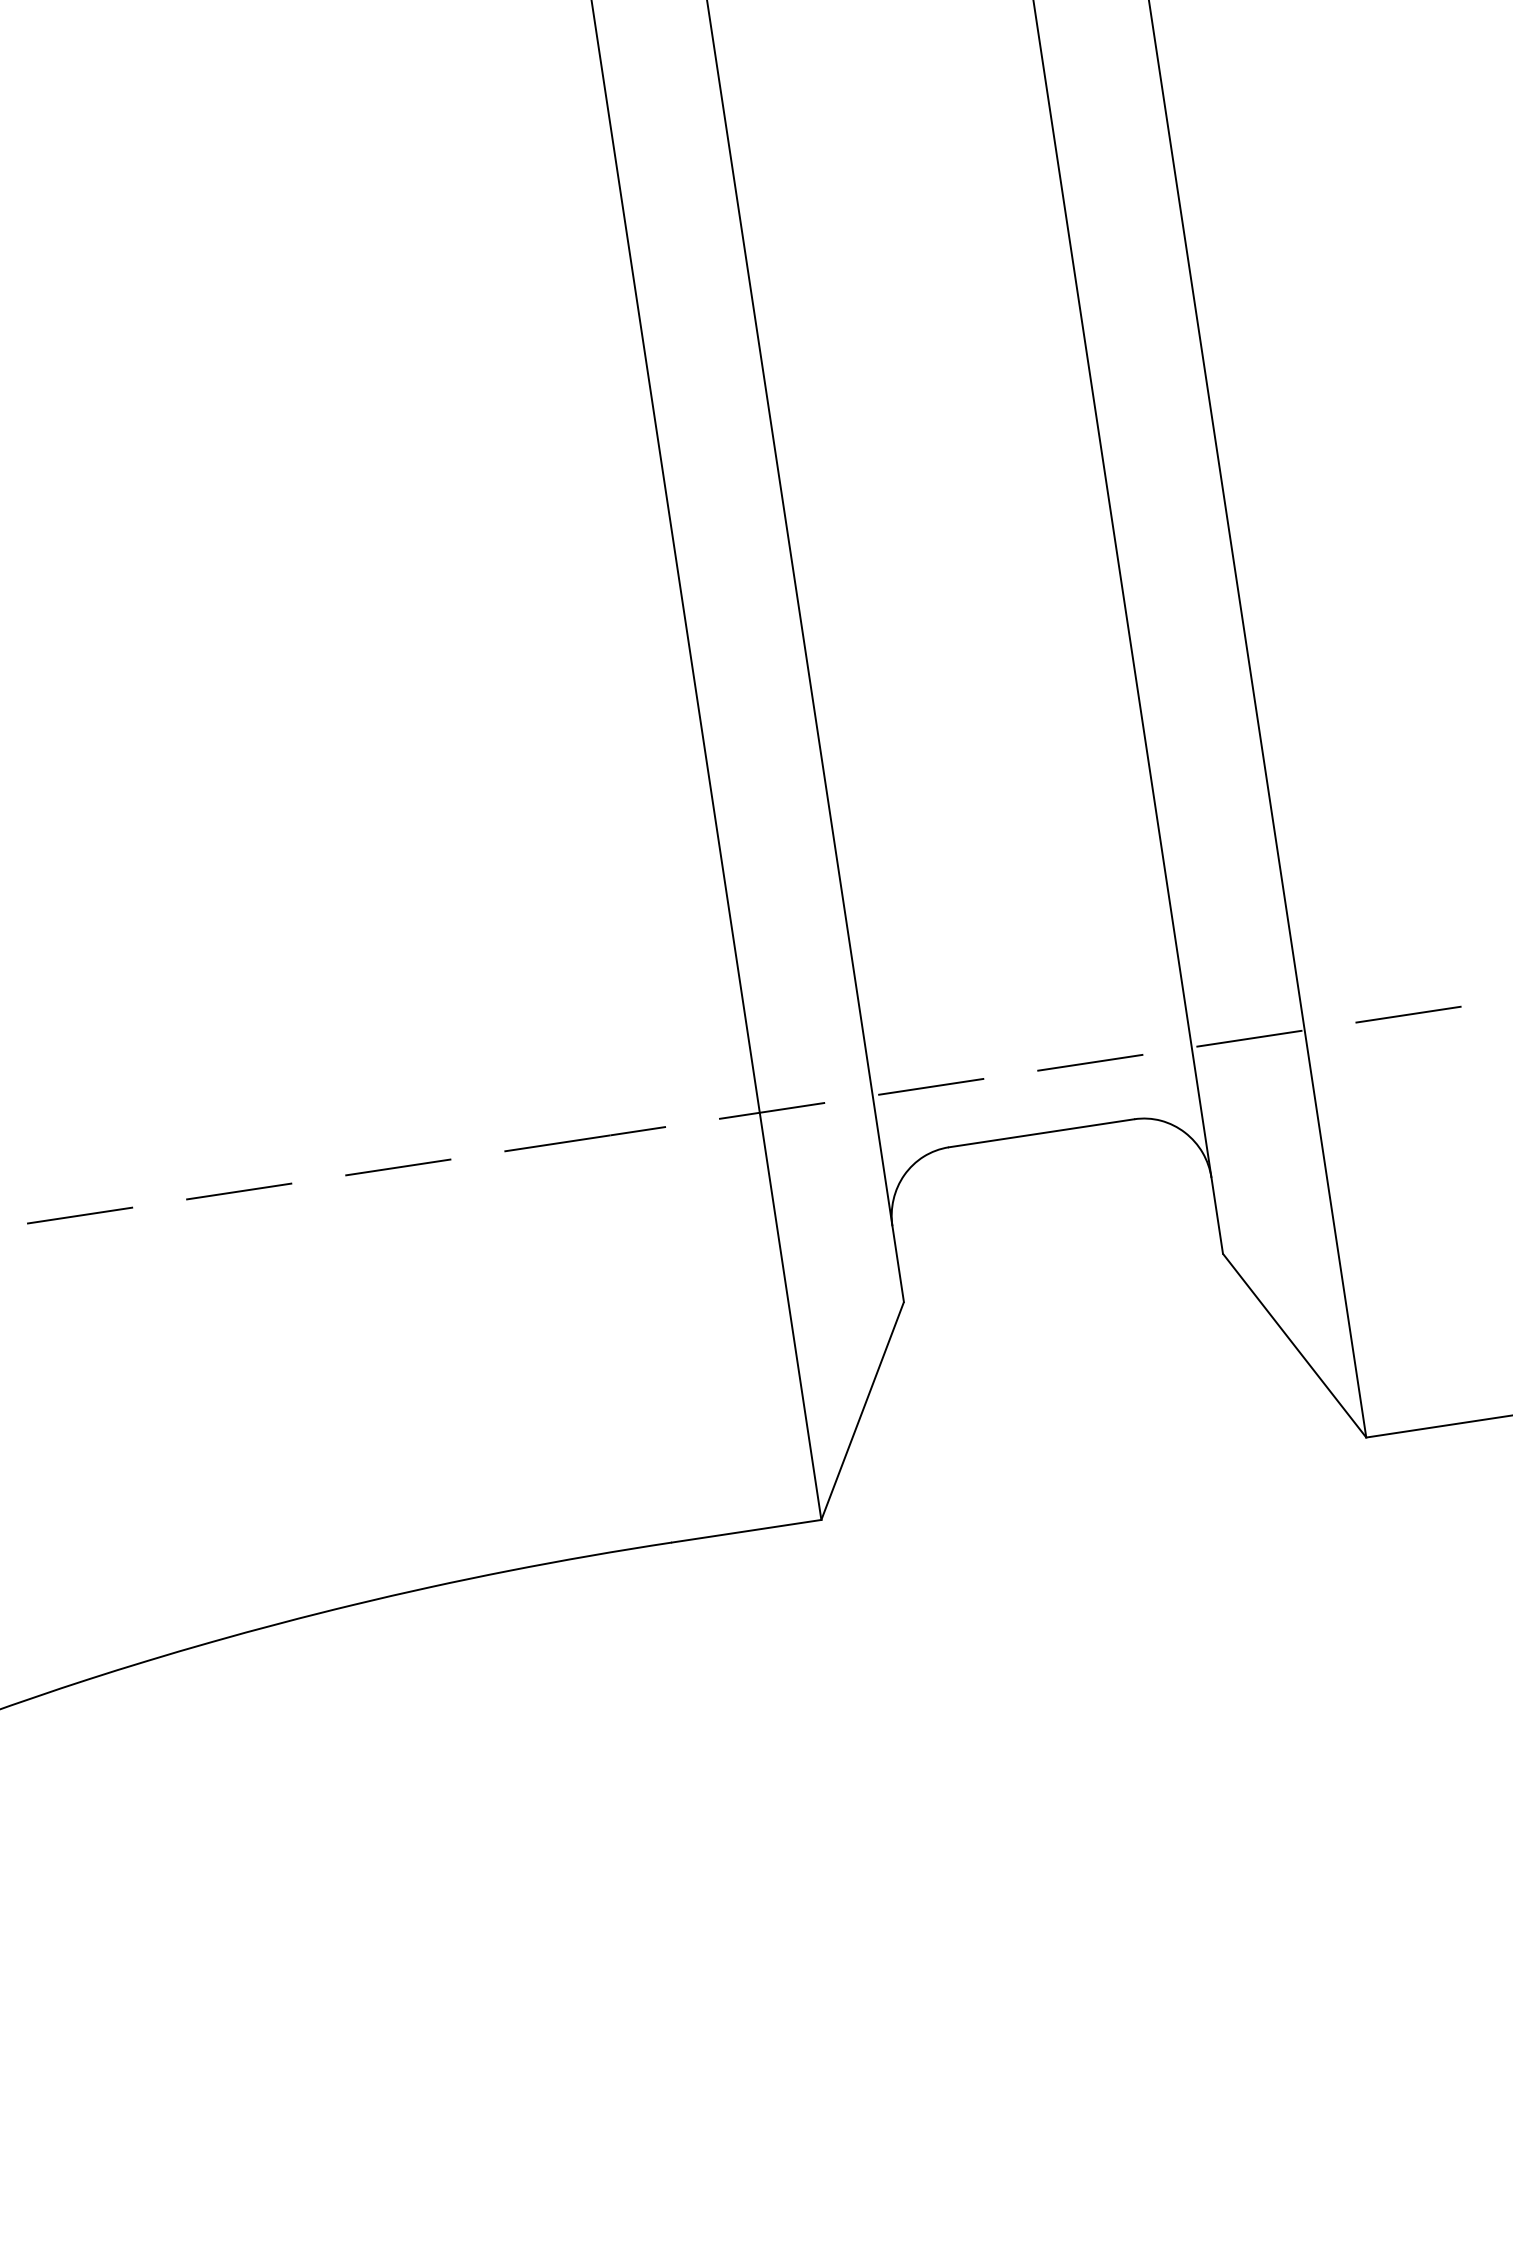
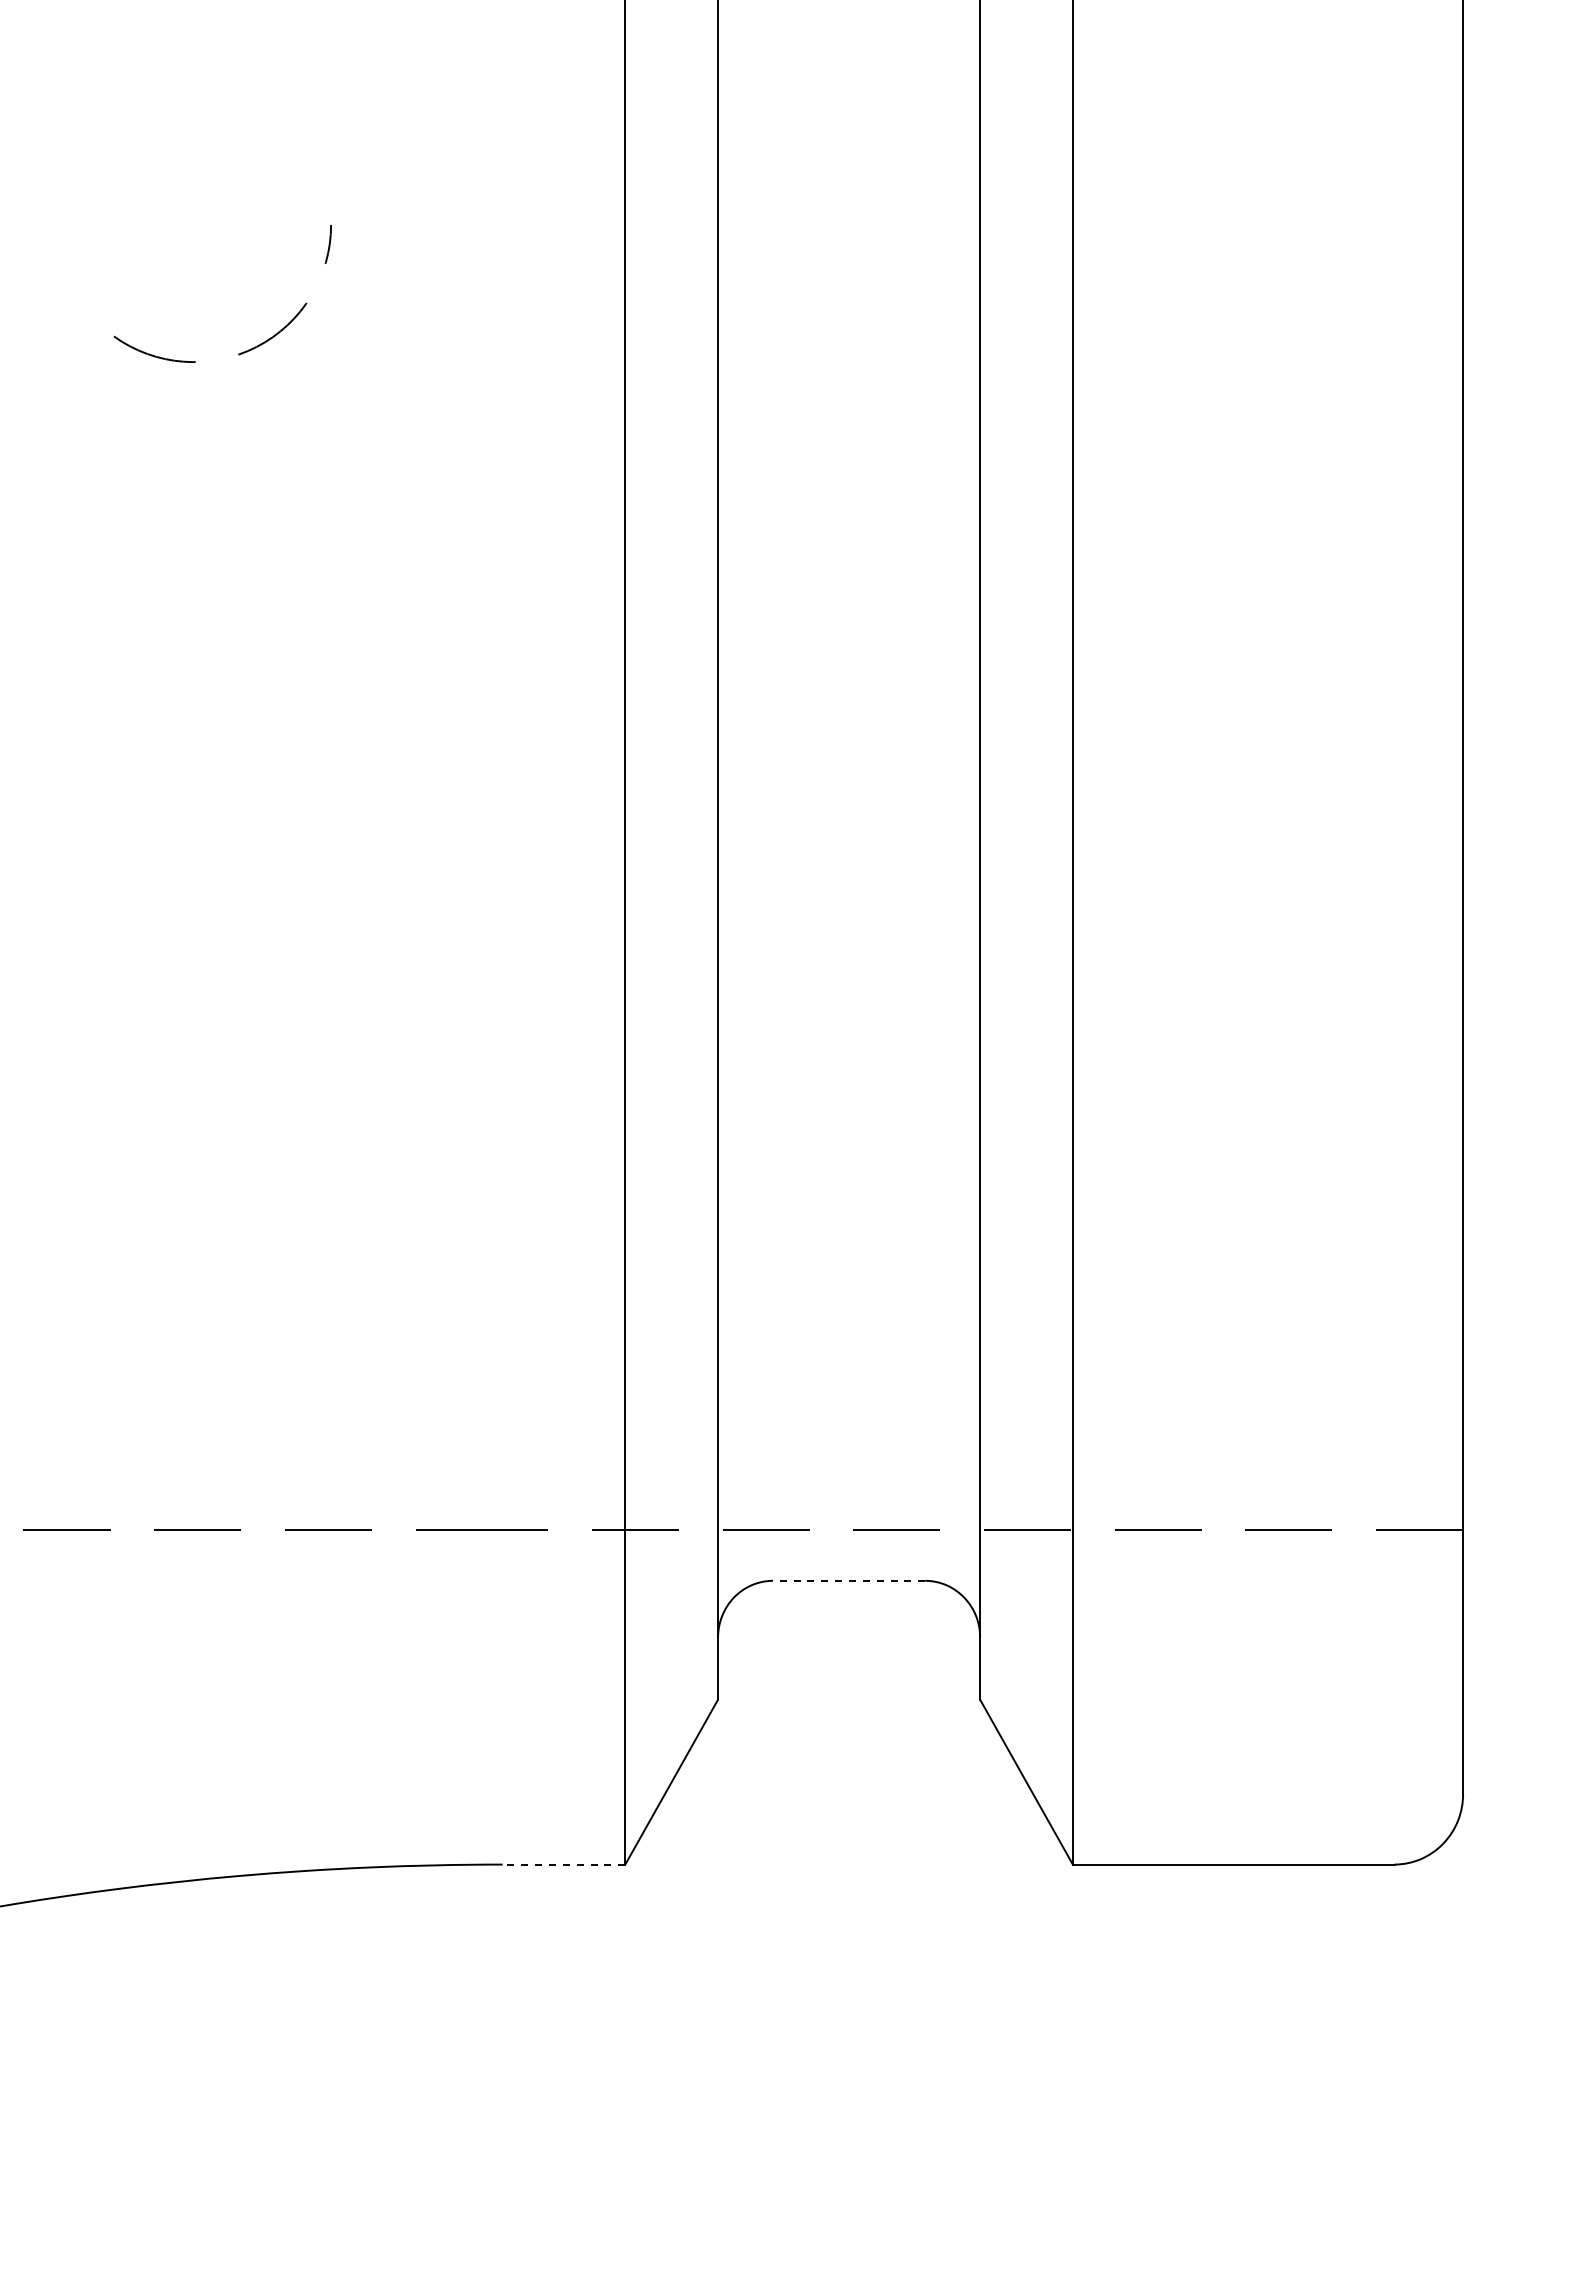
line: (1040, 1133) -> (848, 1580), solid -> dashed
line: (746, 1531) -> (563, 1864), solid -> dashed

